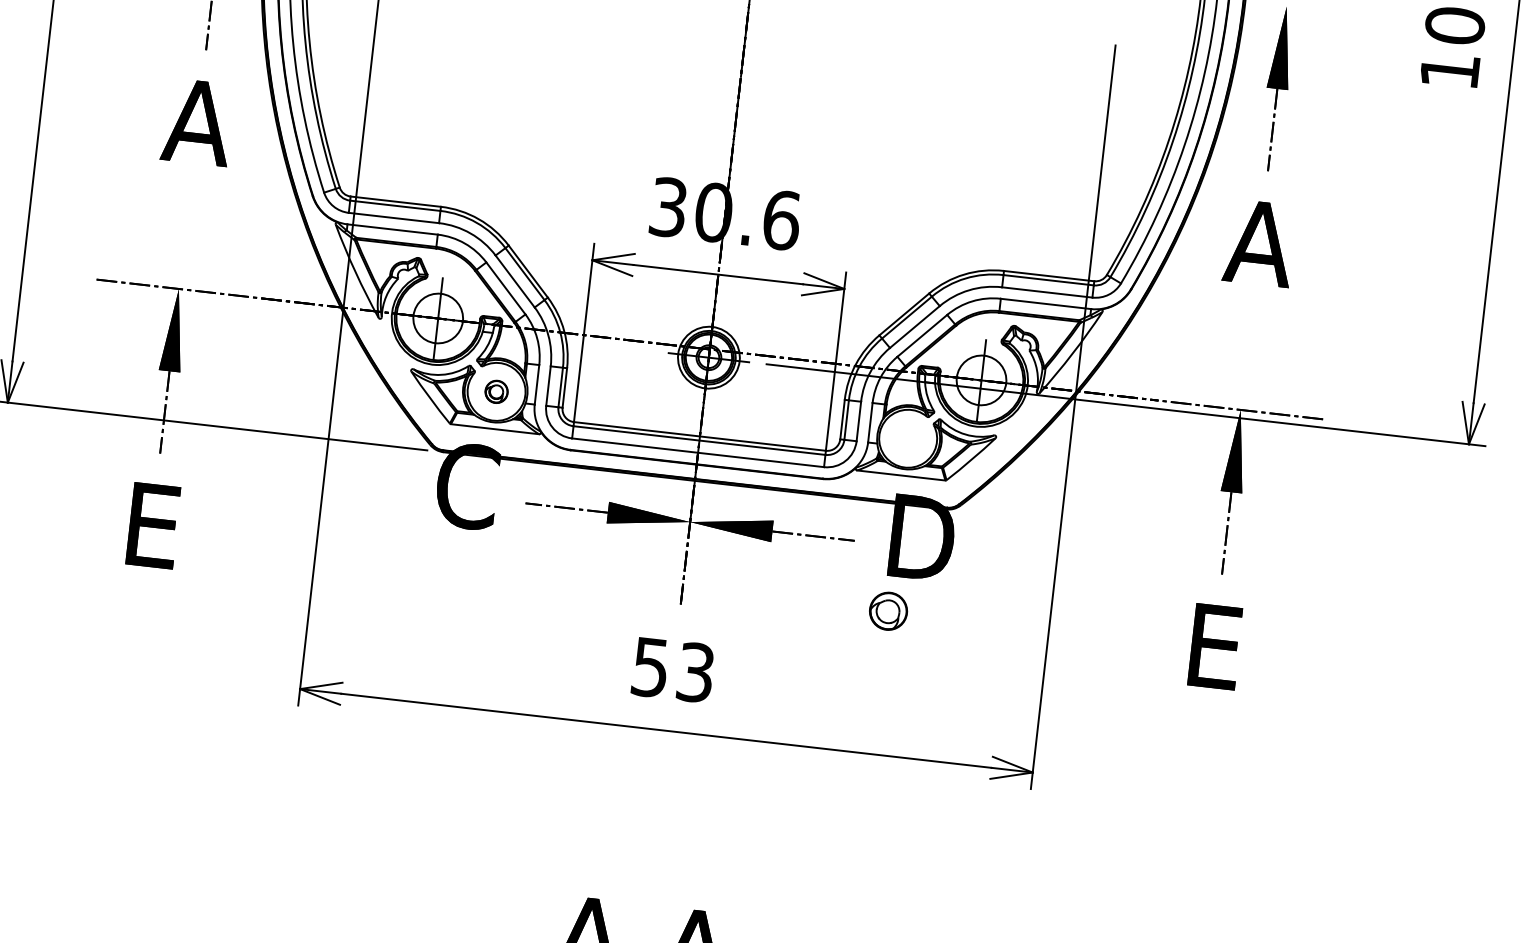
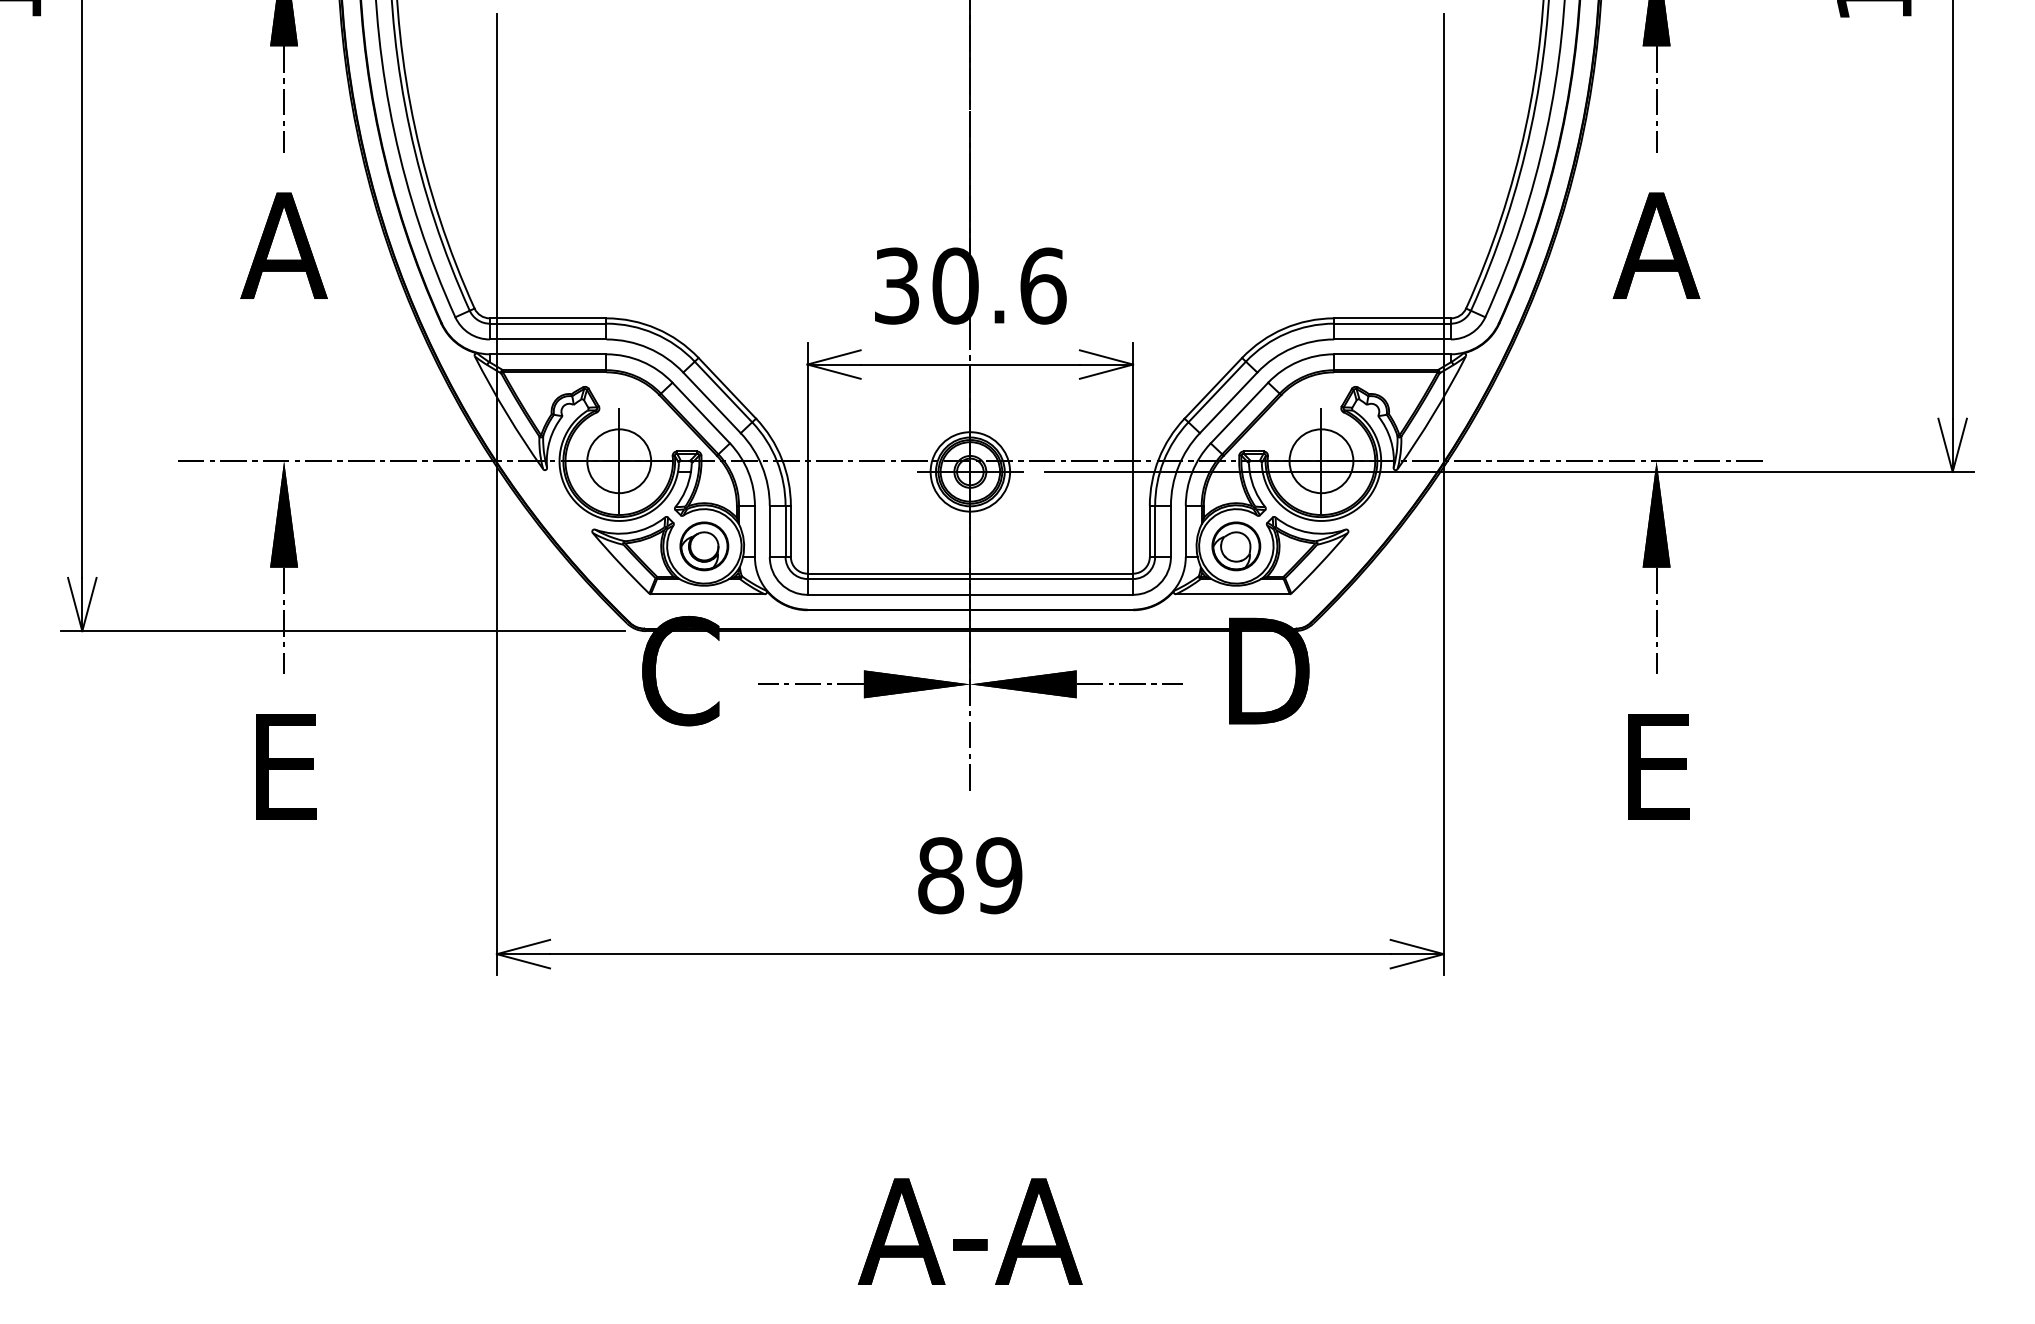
part: (496, 391) -> (704, 546), size x1.67
part: (888, 611) -> (1236, 546), moved
text: (673, 669) -> (970, 875), 53 -> 89

